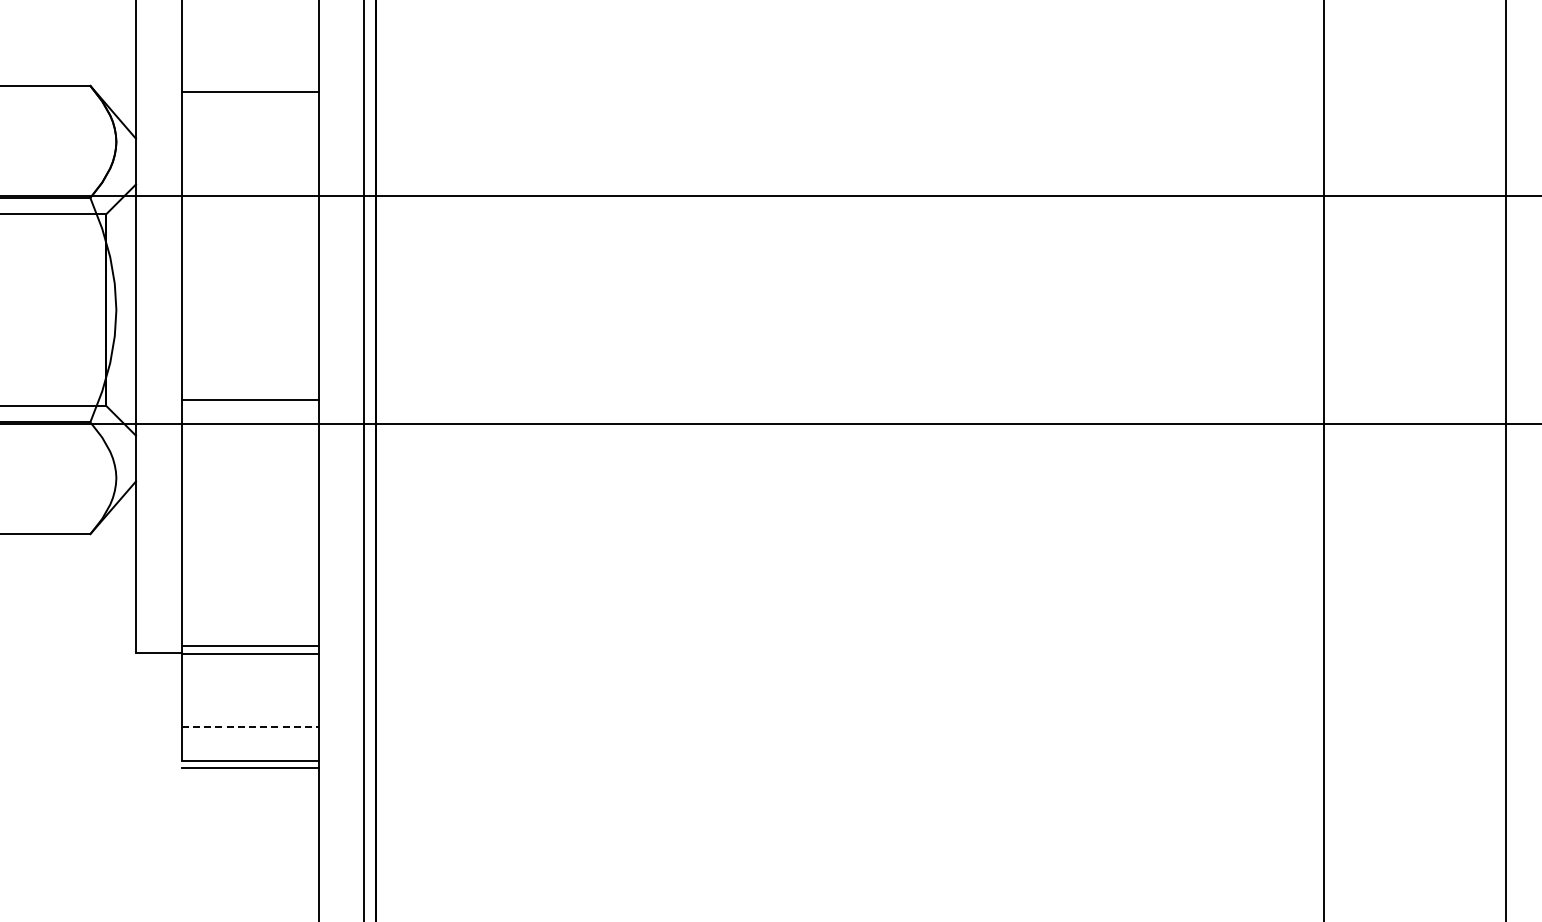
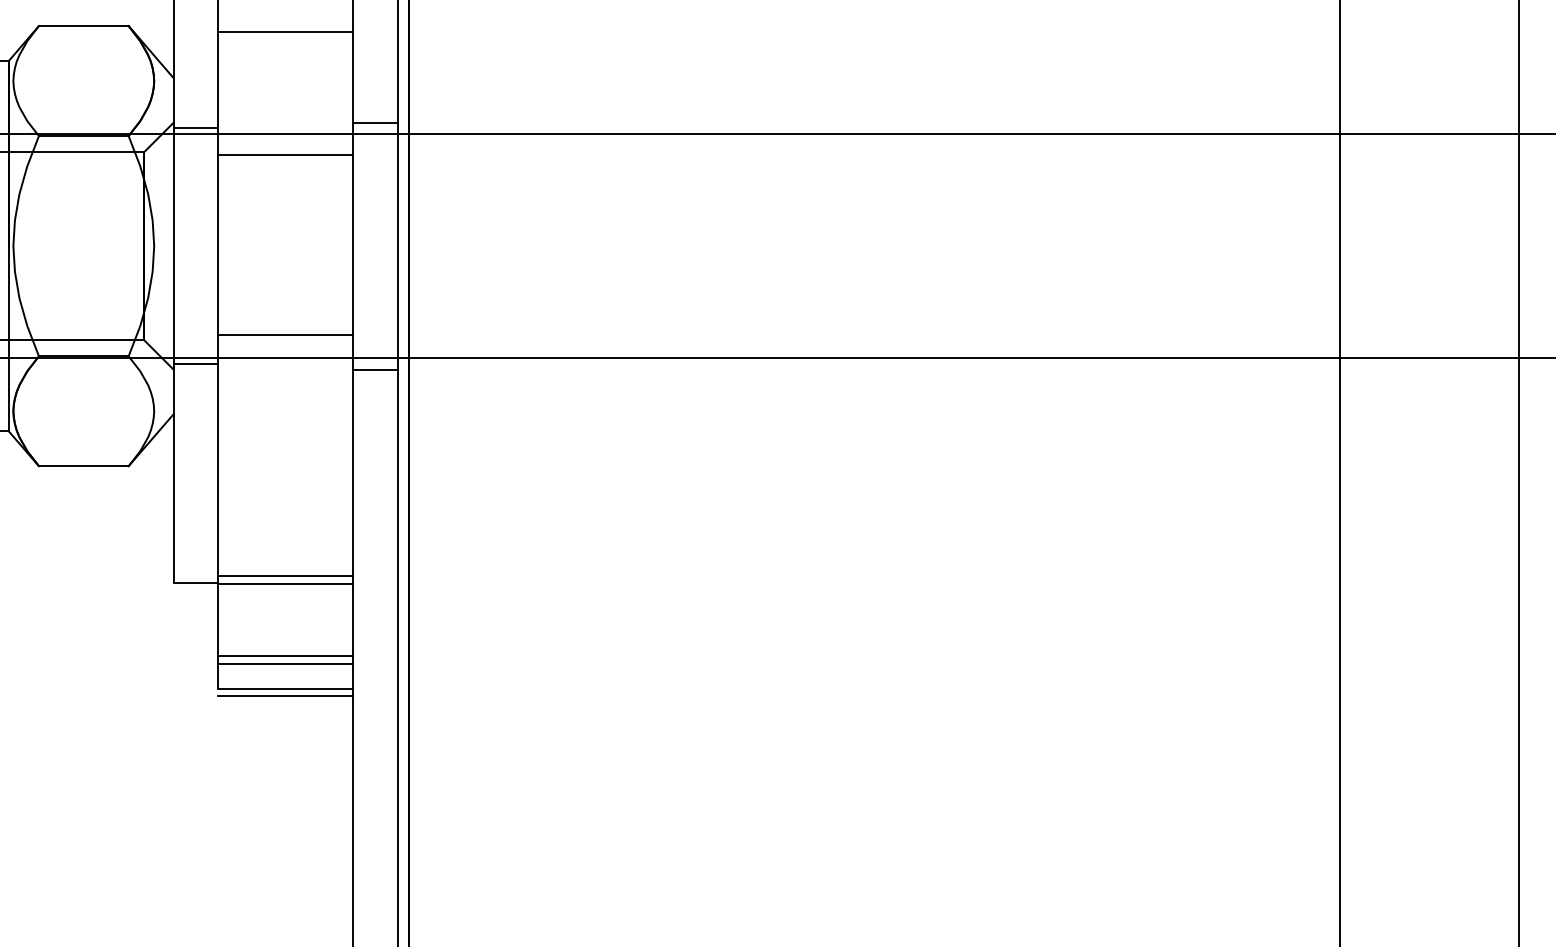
line: (340, 184) -> (374, 122), added
line: (158, 190) -> (195, 128), added
line: (250, 217) -> (285, 155), added
line: (158, 429) -> (195, 363), added
line: (340, 435) -> (374, 369), added
line: (251, 726) -> (286, 655), dashed -> solid
line: (250, 735) -> (285, 663), added

